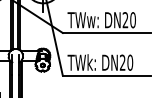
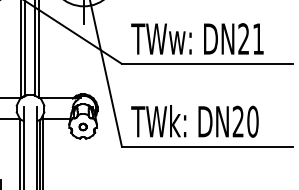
text: (132, 20) -> (257, 39), DN20 -> DN21

